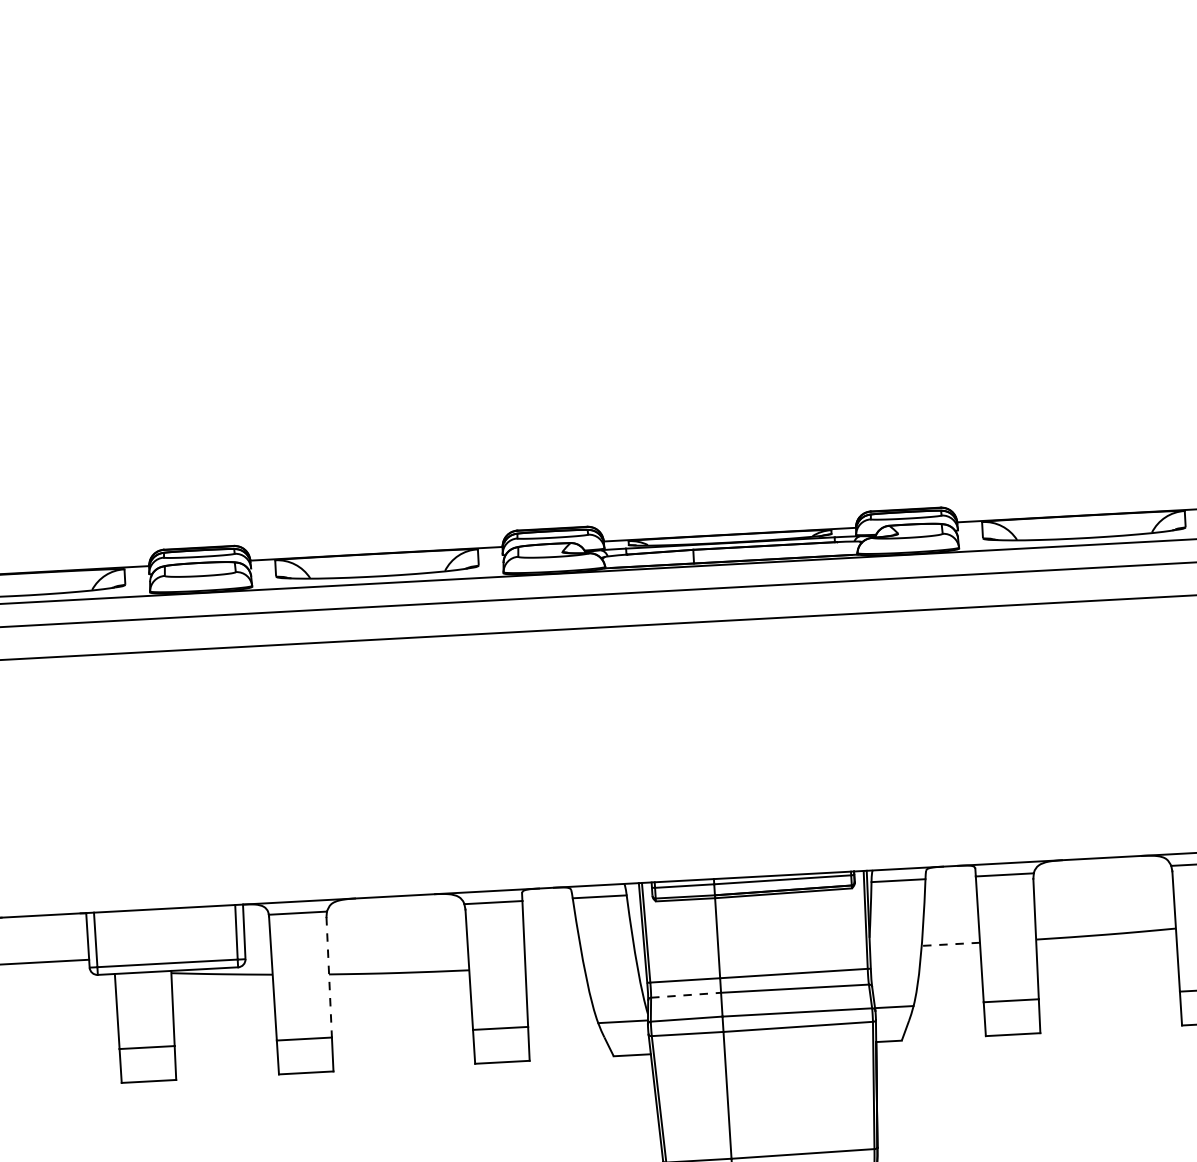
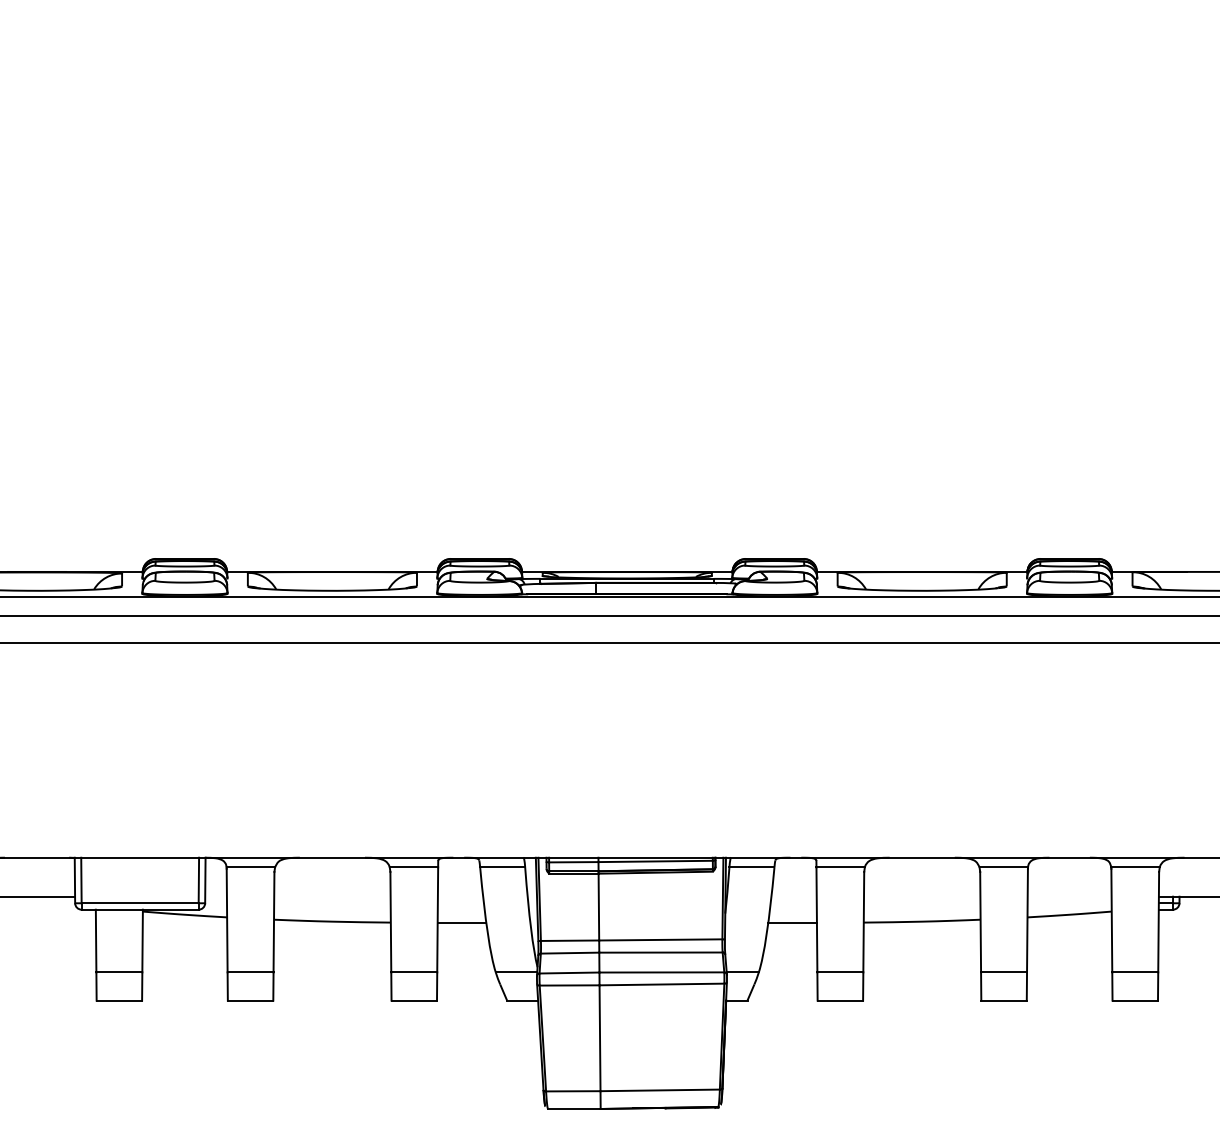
line: (950, 944) -> (792, 922), dashed -> solid
line: (553, 965) -> (461, 922), added
line: (329, 977) -> (274, 922), dashed -> solid
line: (686, 995) -> (570, 953), dashed -> solid

